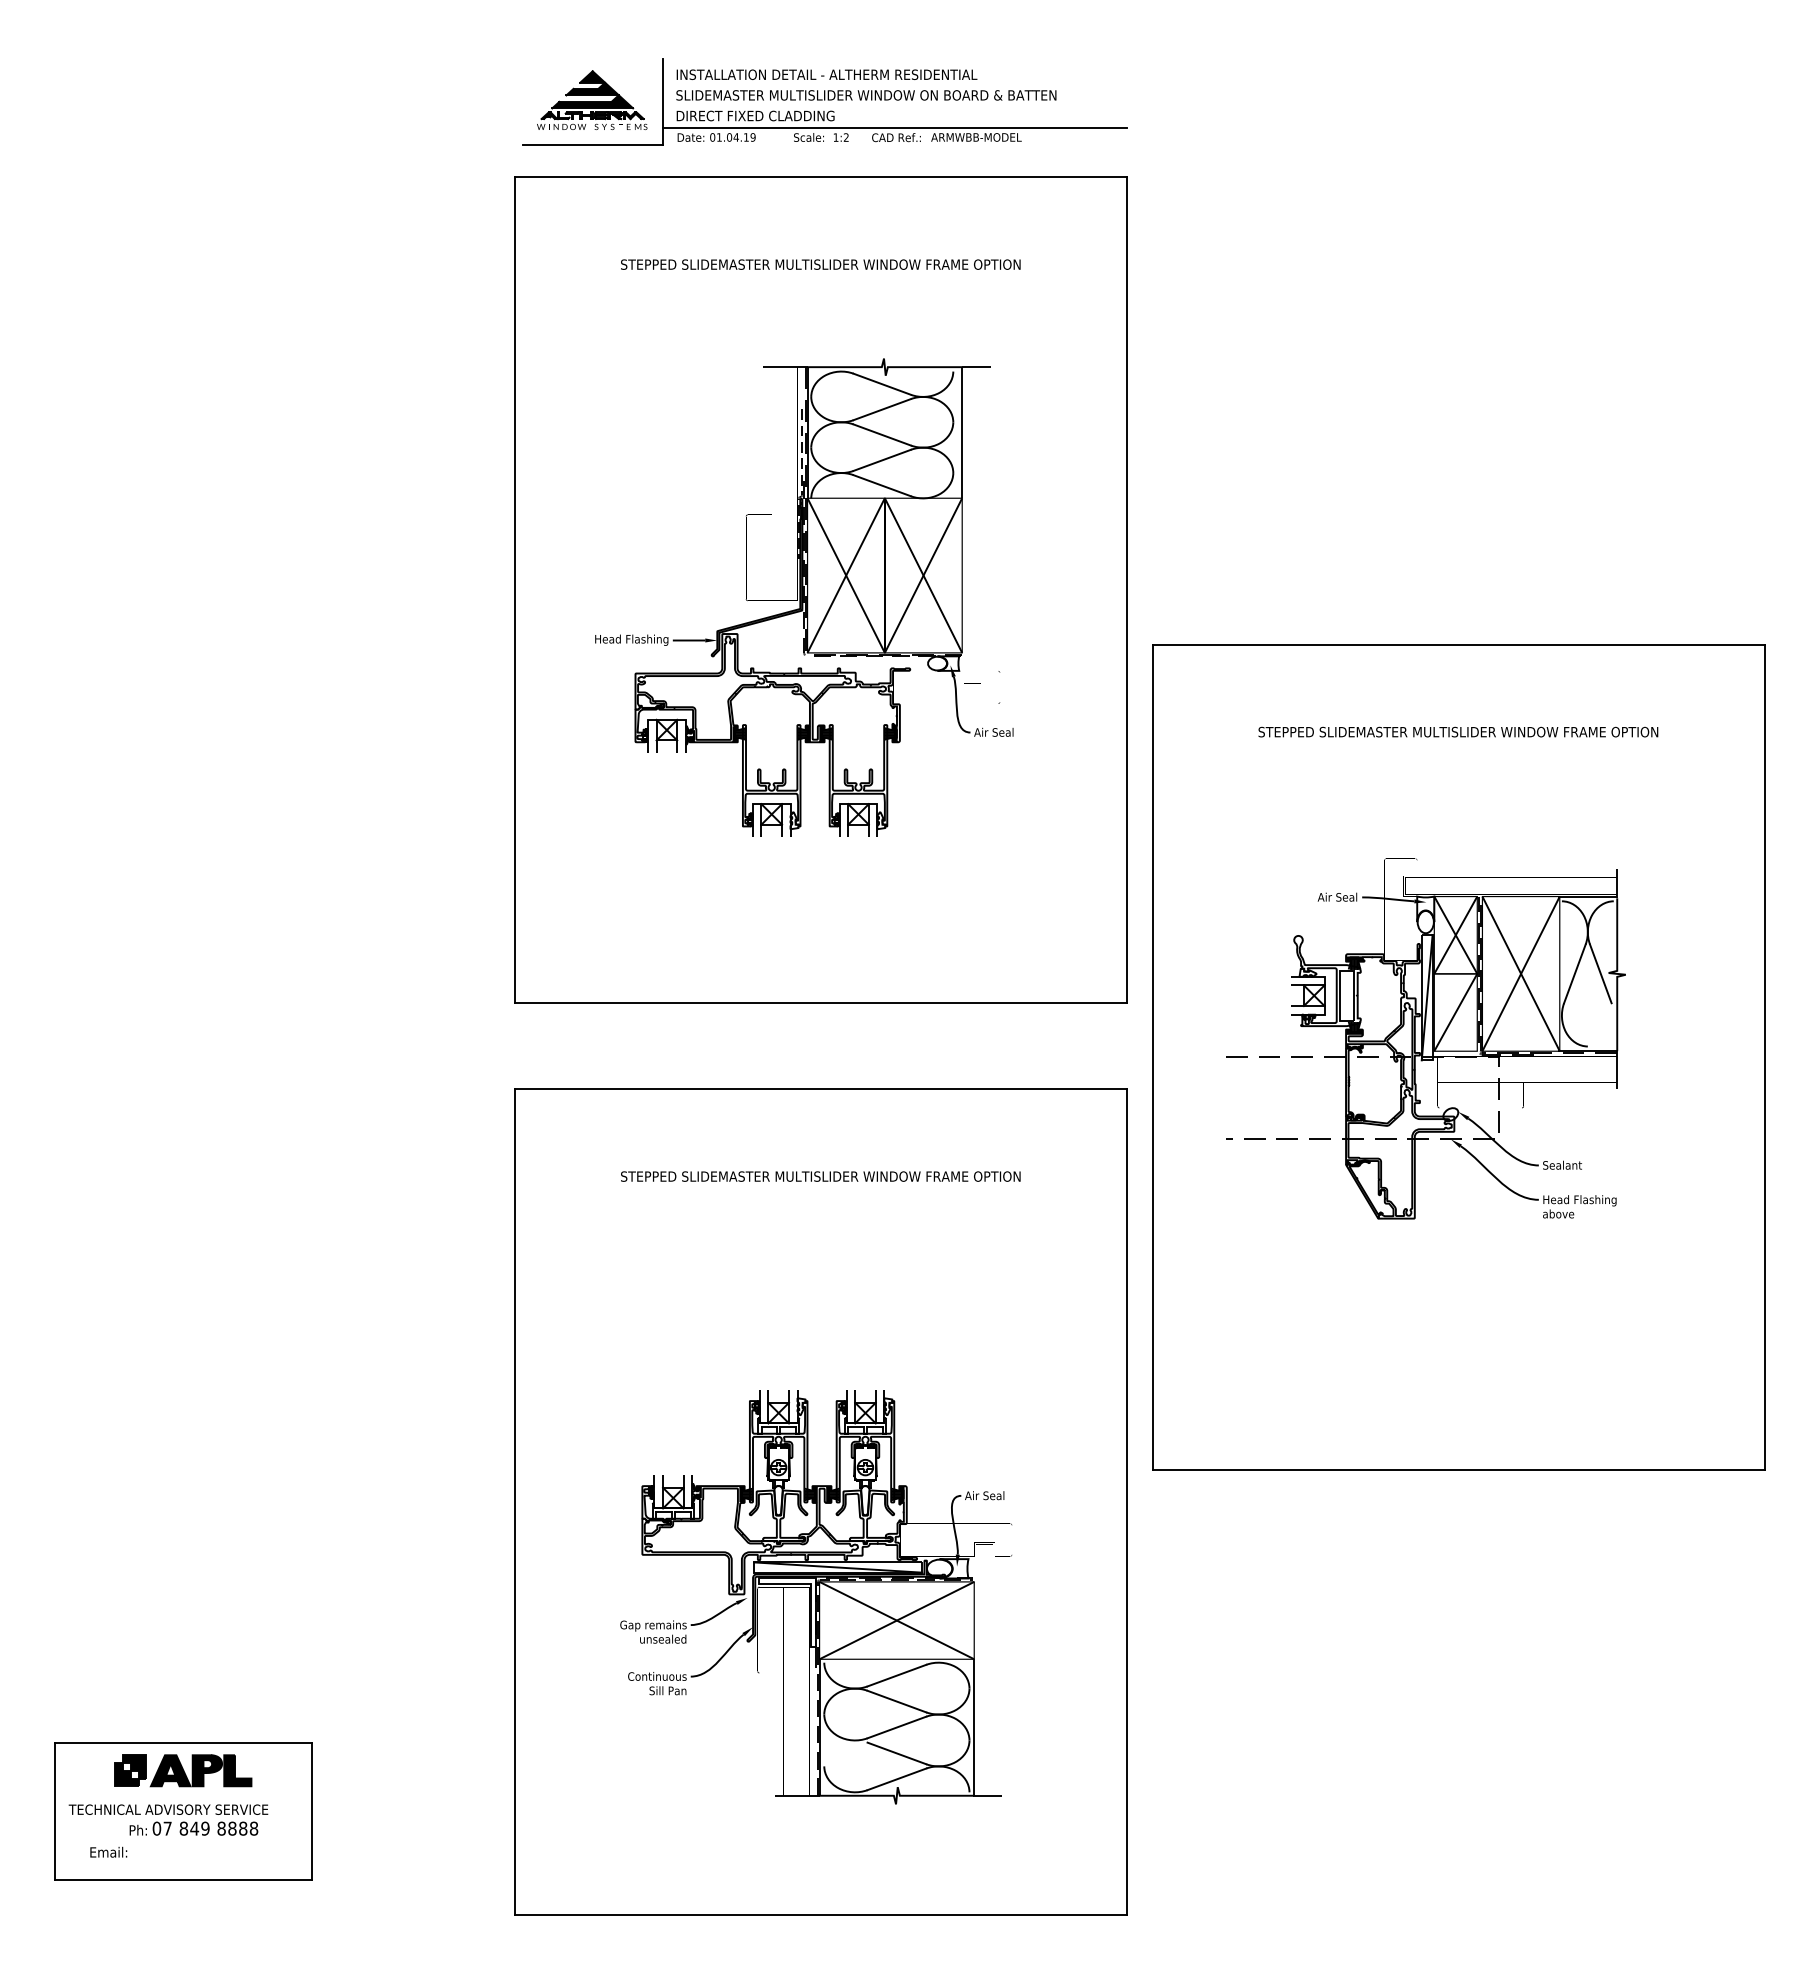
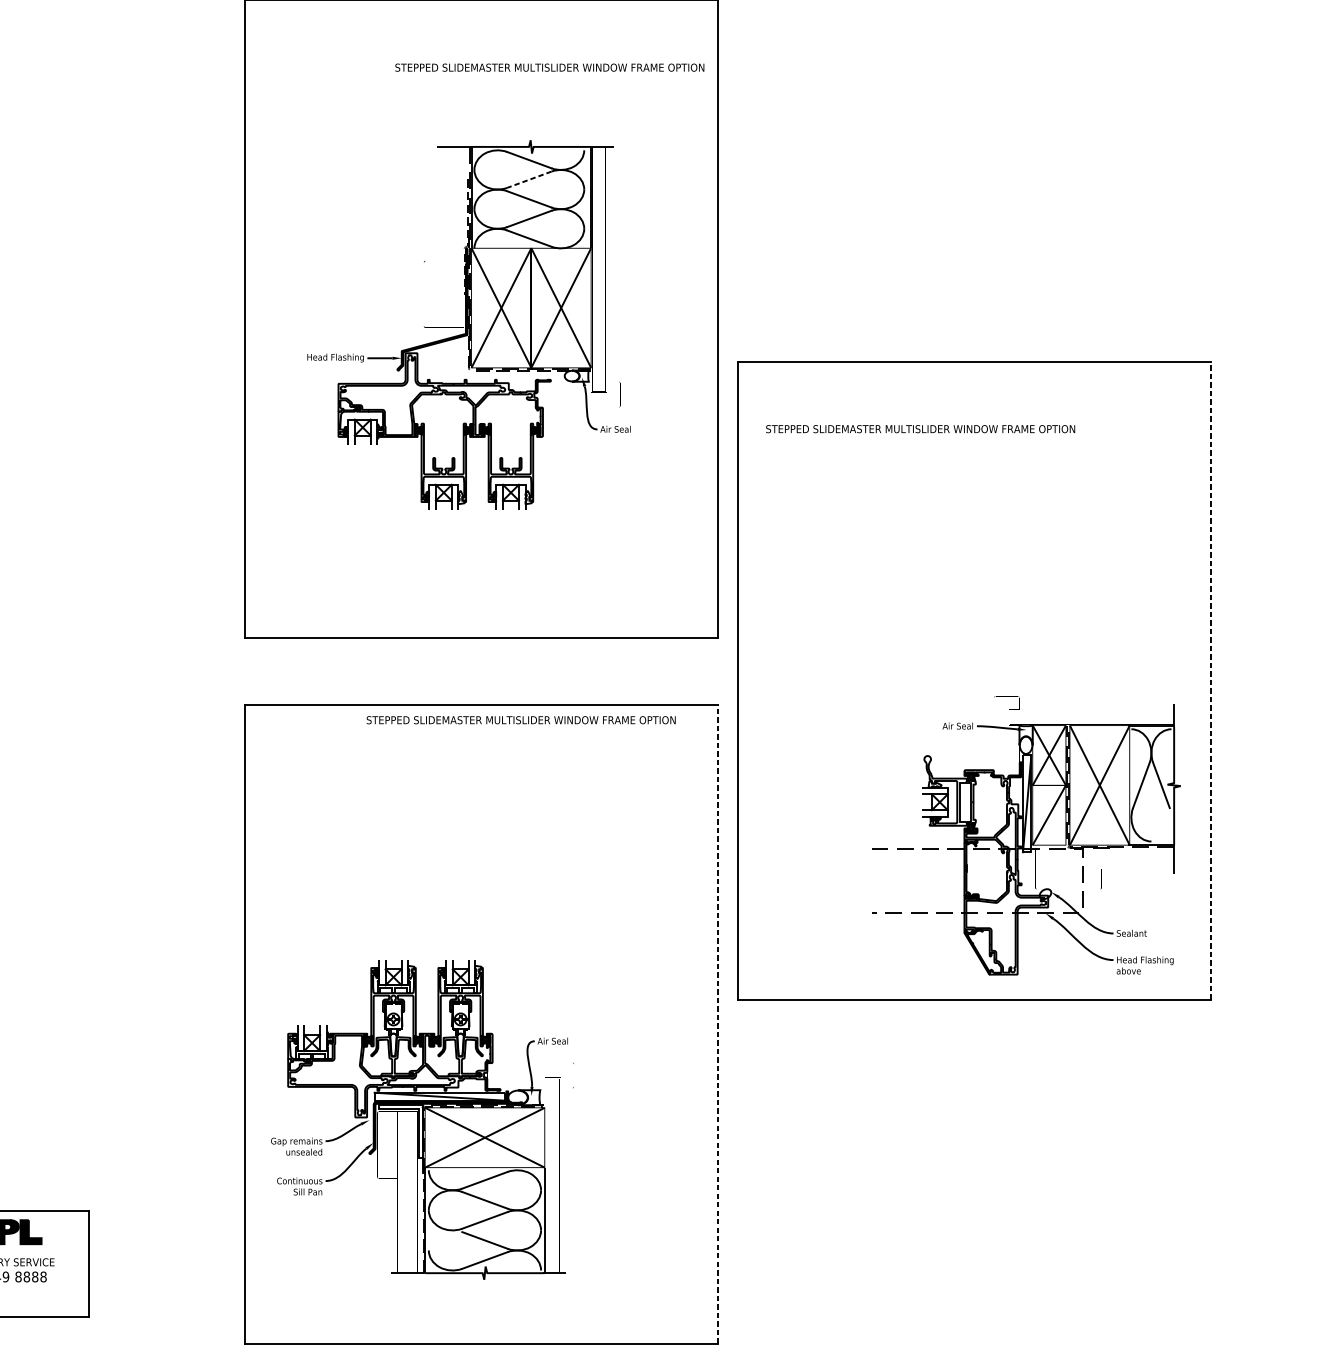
text: (820, 264) -> (549, 67), moved
line: (882, 409) -> (529, 179), solid -> dashed
text: (1458, 731) -> (920, 428), moved
part: (1425, 1038) -> (1025, 835), moved
line: (1764, 1057) -> (1211, 680), solid -> dashed
text: (820, 1176) -> (520, 720), moved
line: (1126, 1502) -> (718, 1024), solid -> dashed
part: (816, 1597) -> (422, 1119), moved

